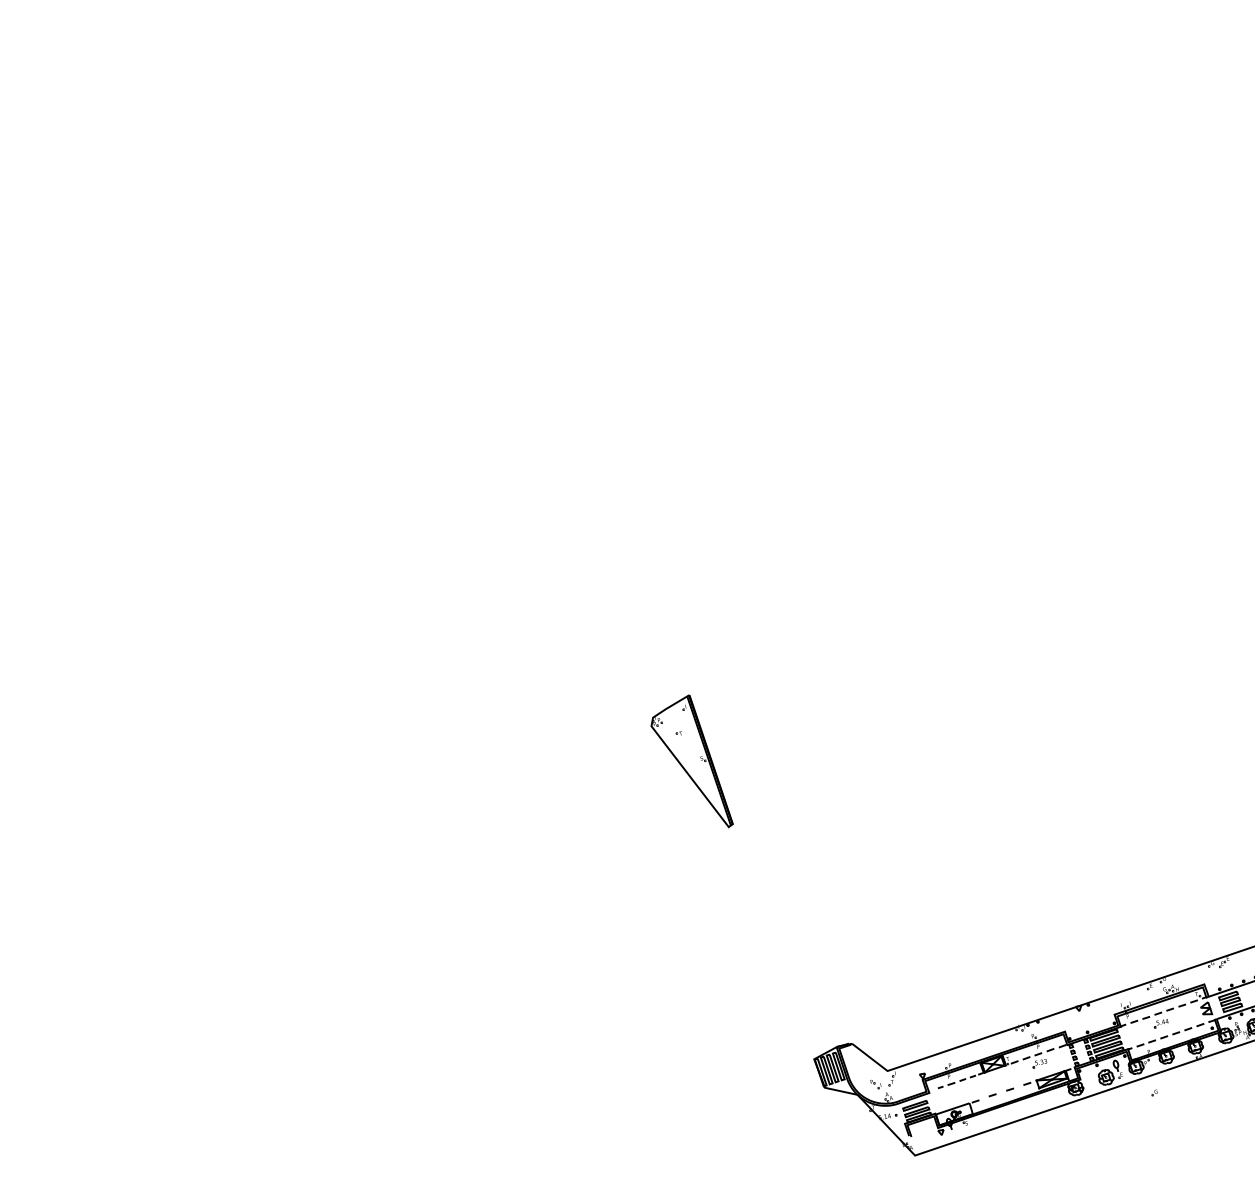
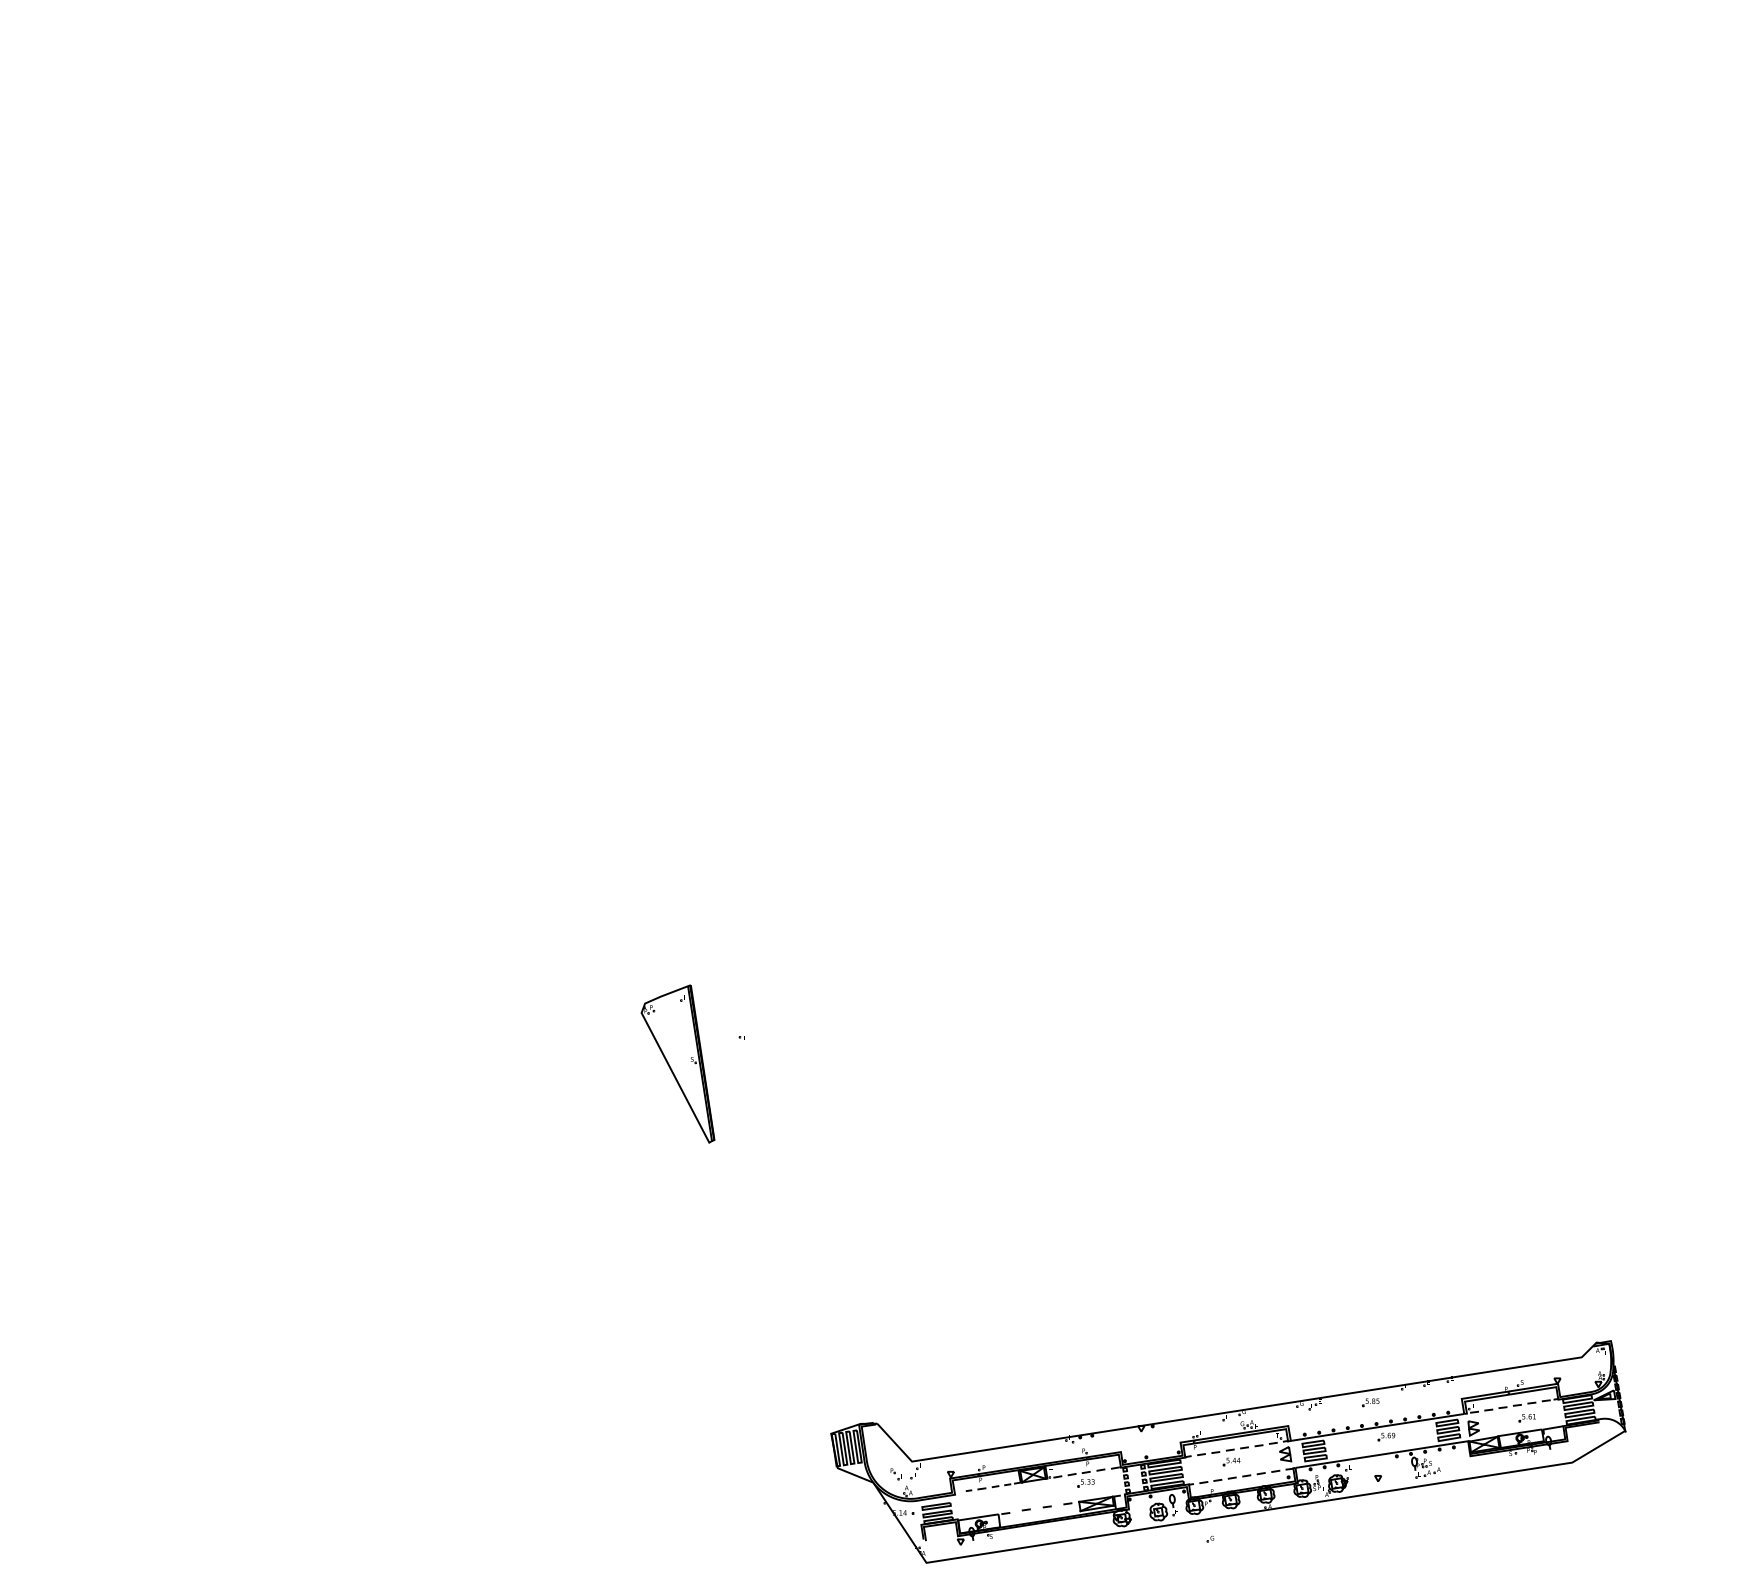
part: (689, 764) -> (677, 1063), moved

